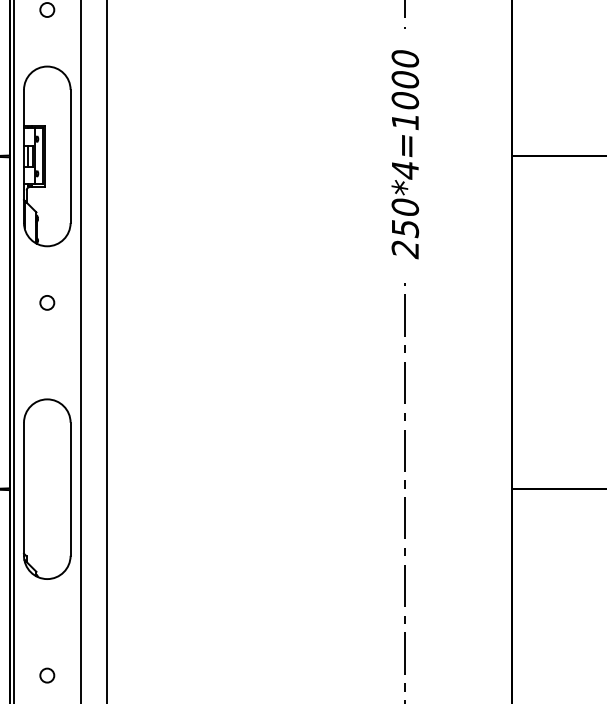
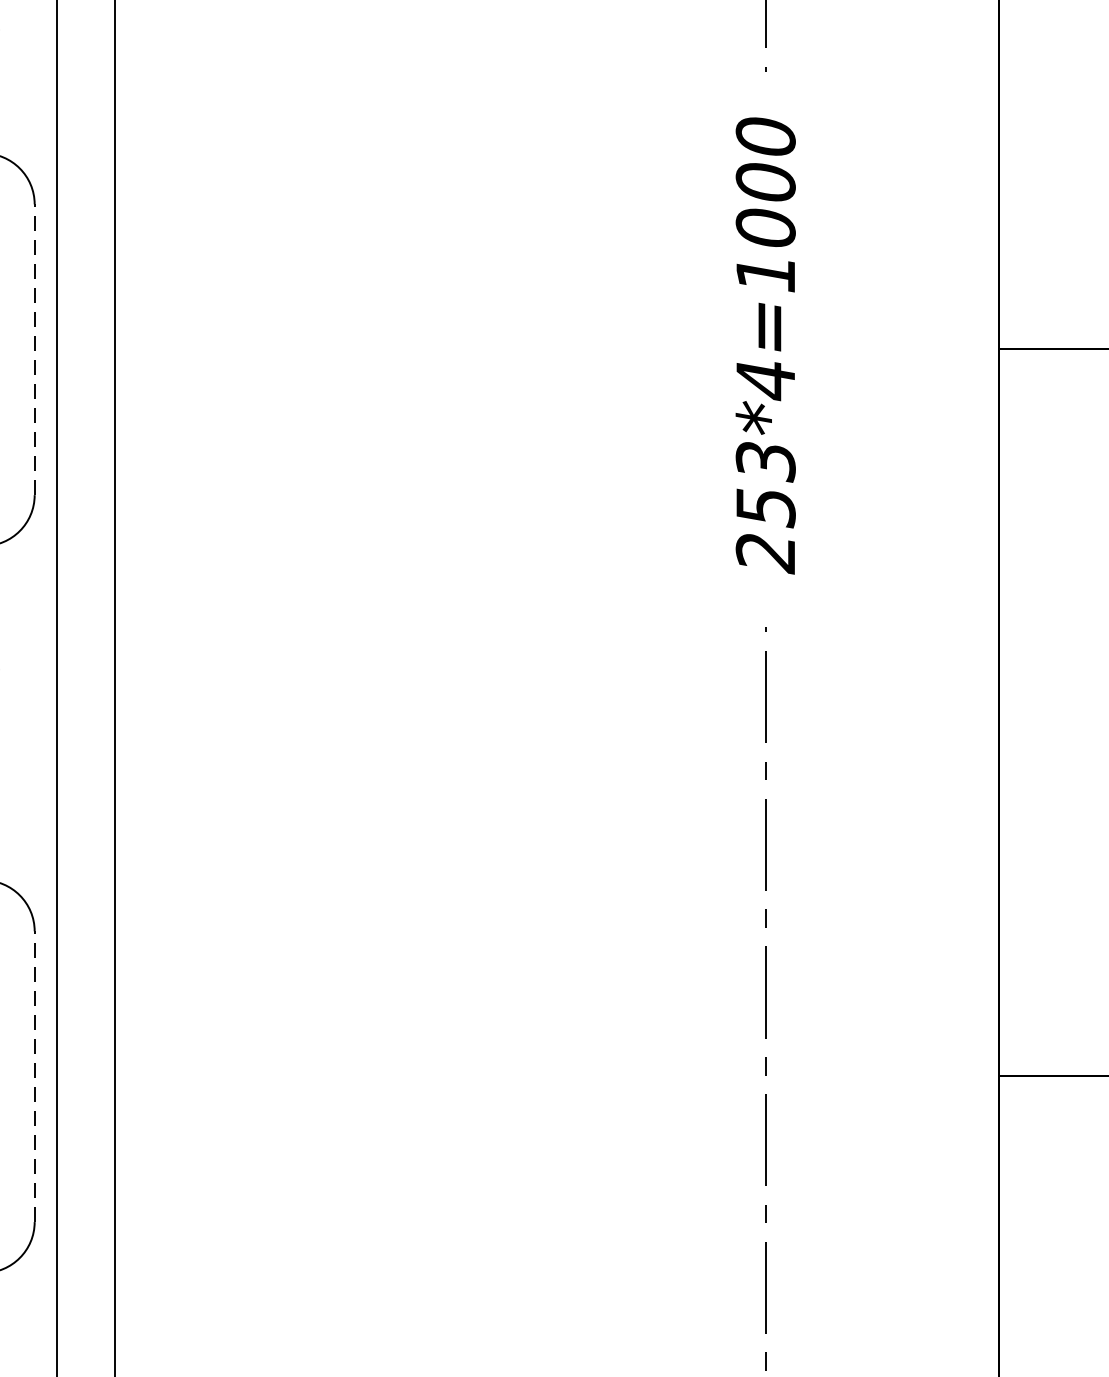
line: (70, 156) -> (34, 349), solid -> dashed
text: (405, 207) -> (766, 461), 250*4=1000 -> 253*4=1000
line: (70, 489) -> (34, 1077), solid -> dashed

